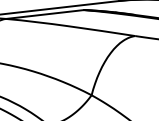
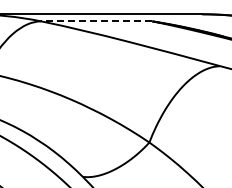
line: (44, 14) -> (96, 21), solid -> dashed

